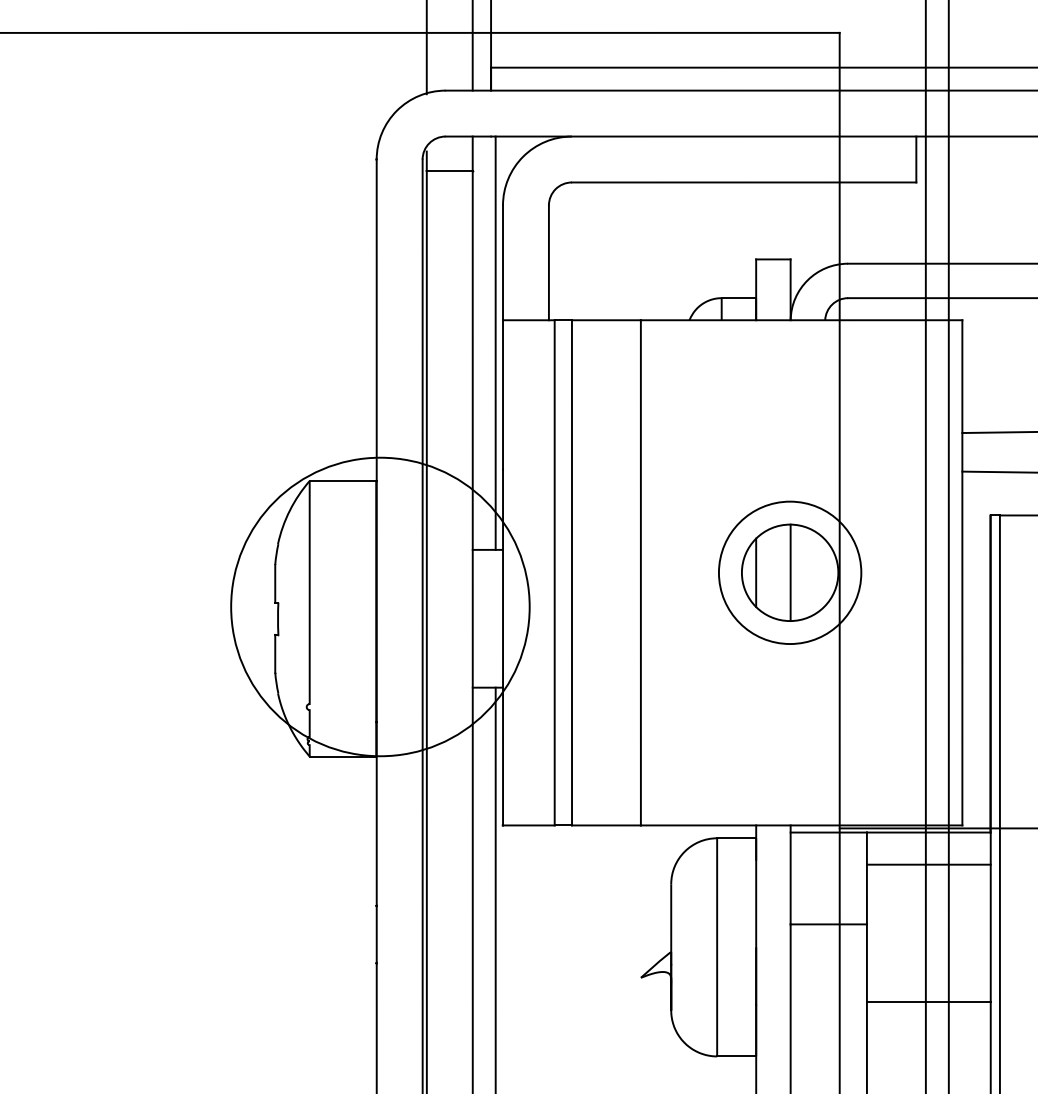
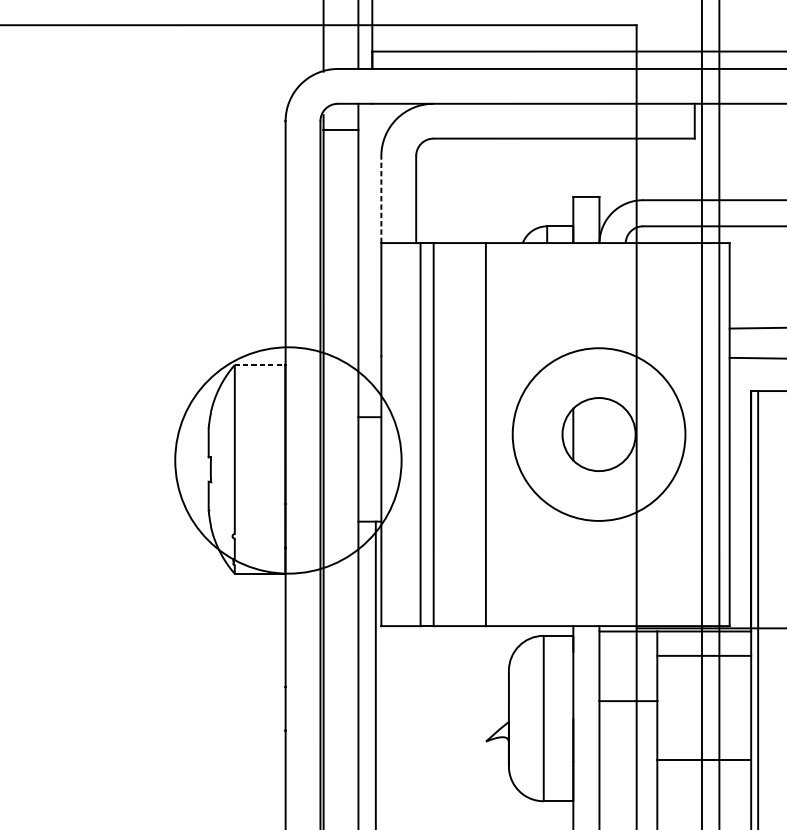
line: (503, 262) -> (381, 199), solid -> dashed
line: (495, 342) -> (375, 259), removed
line: (343, 481) -> (260, 365), solid -> dashed
circle: (789, 572) -> (598, 434), size x1.6
line: (790, 572) -> (599, 434), removed

